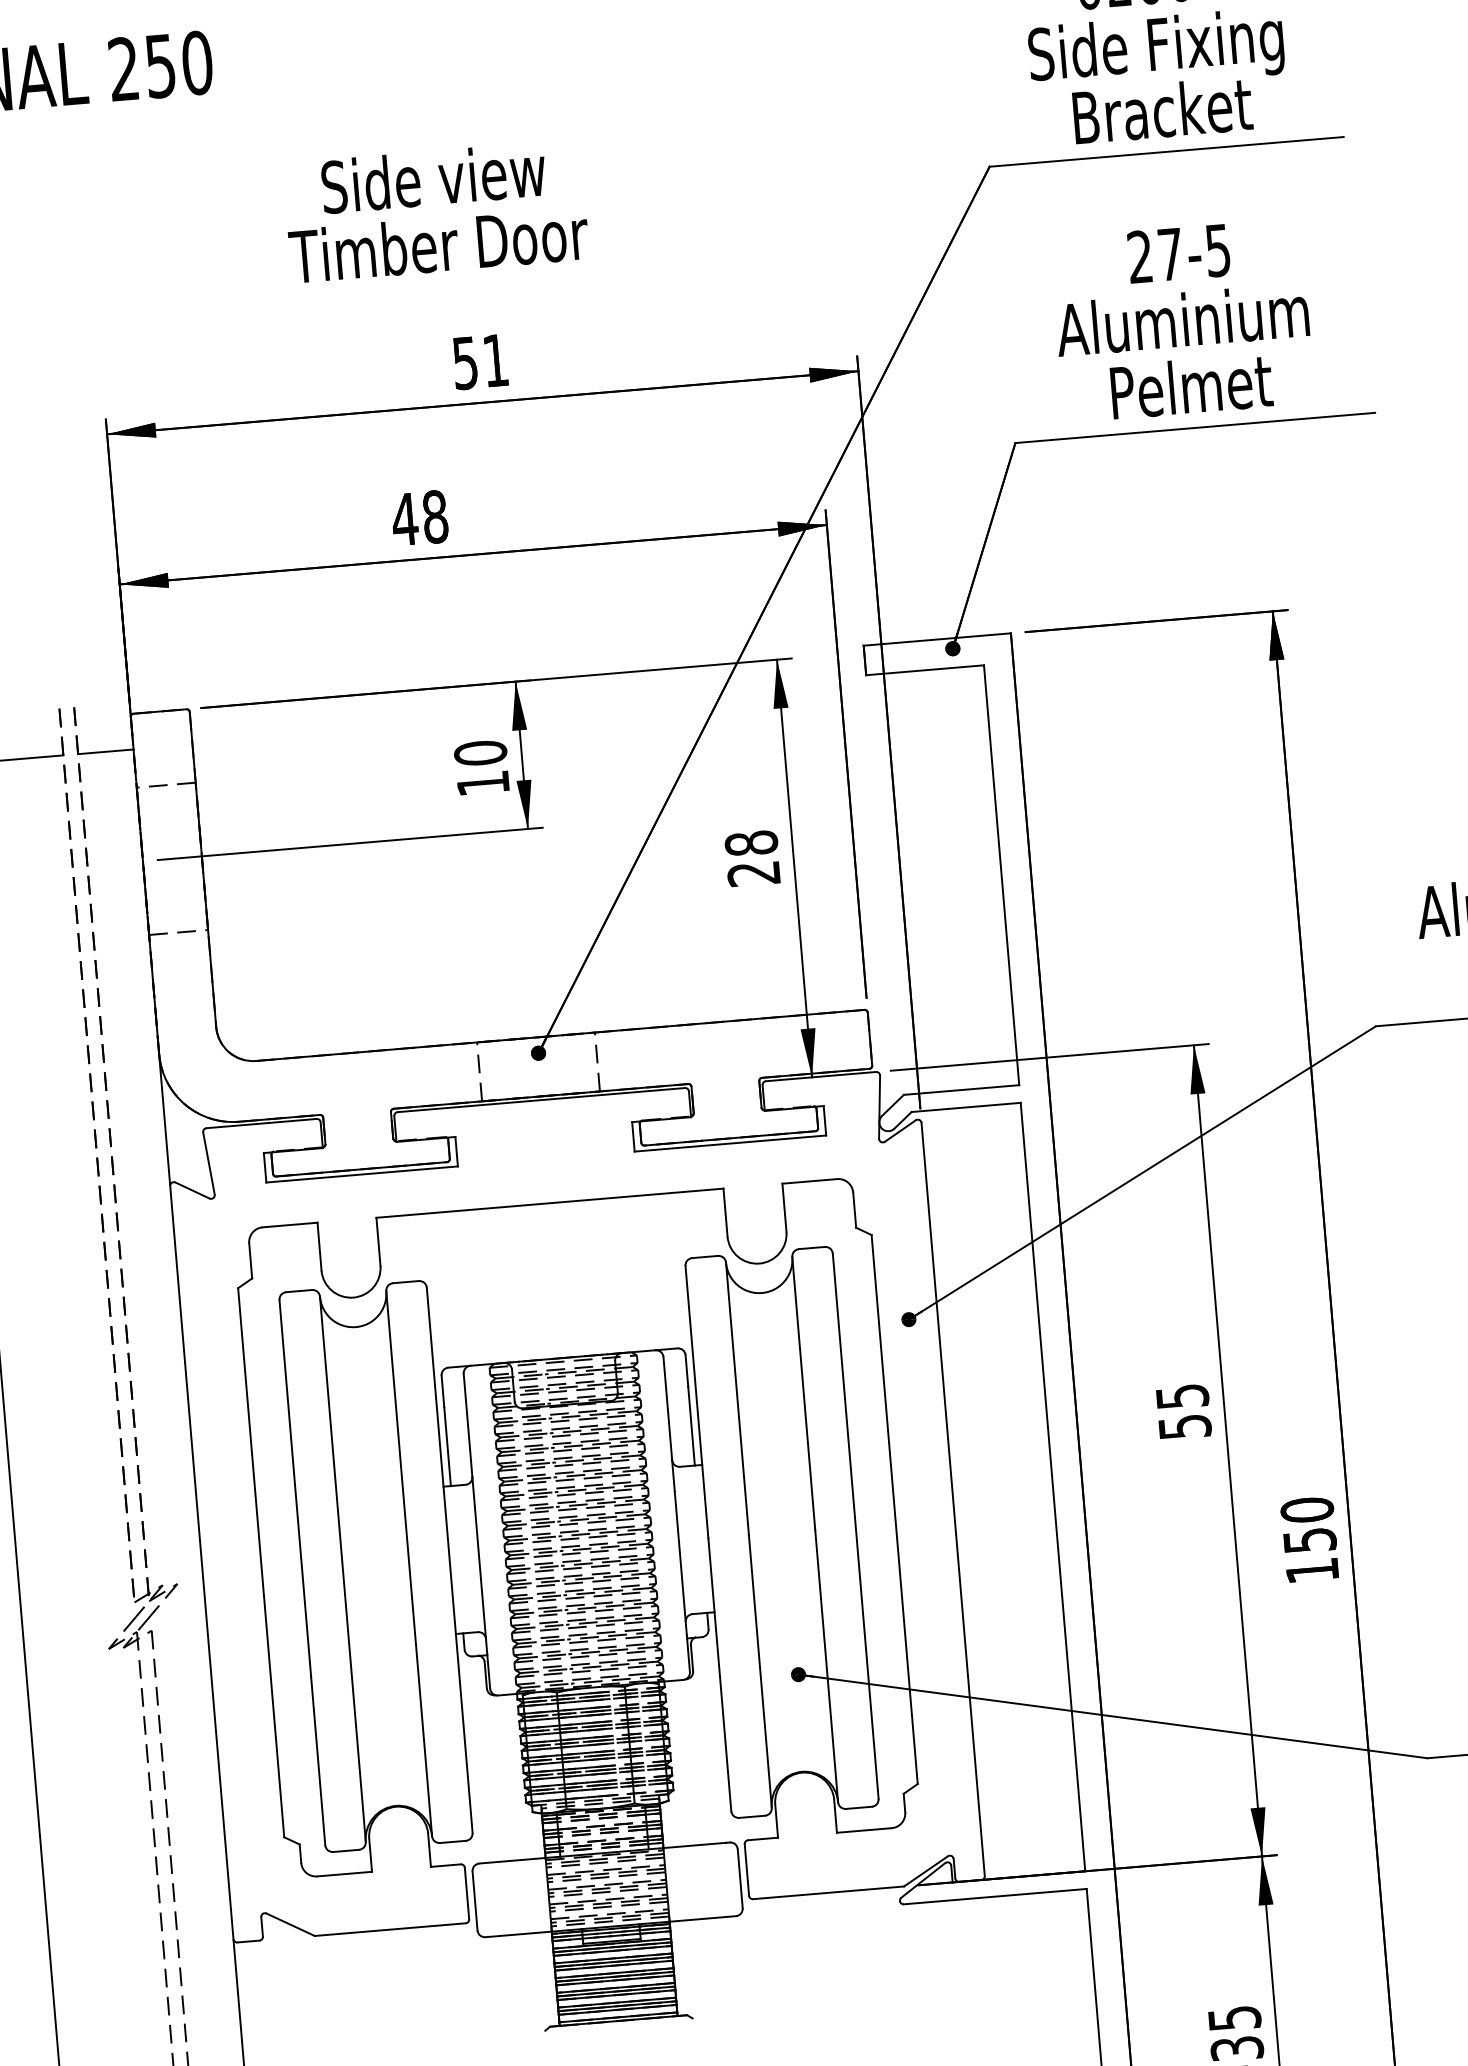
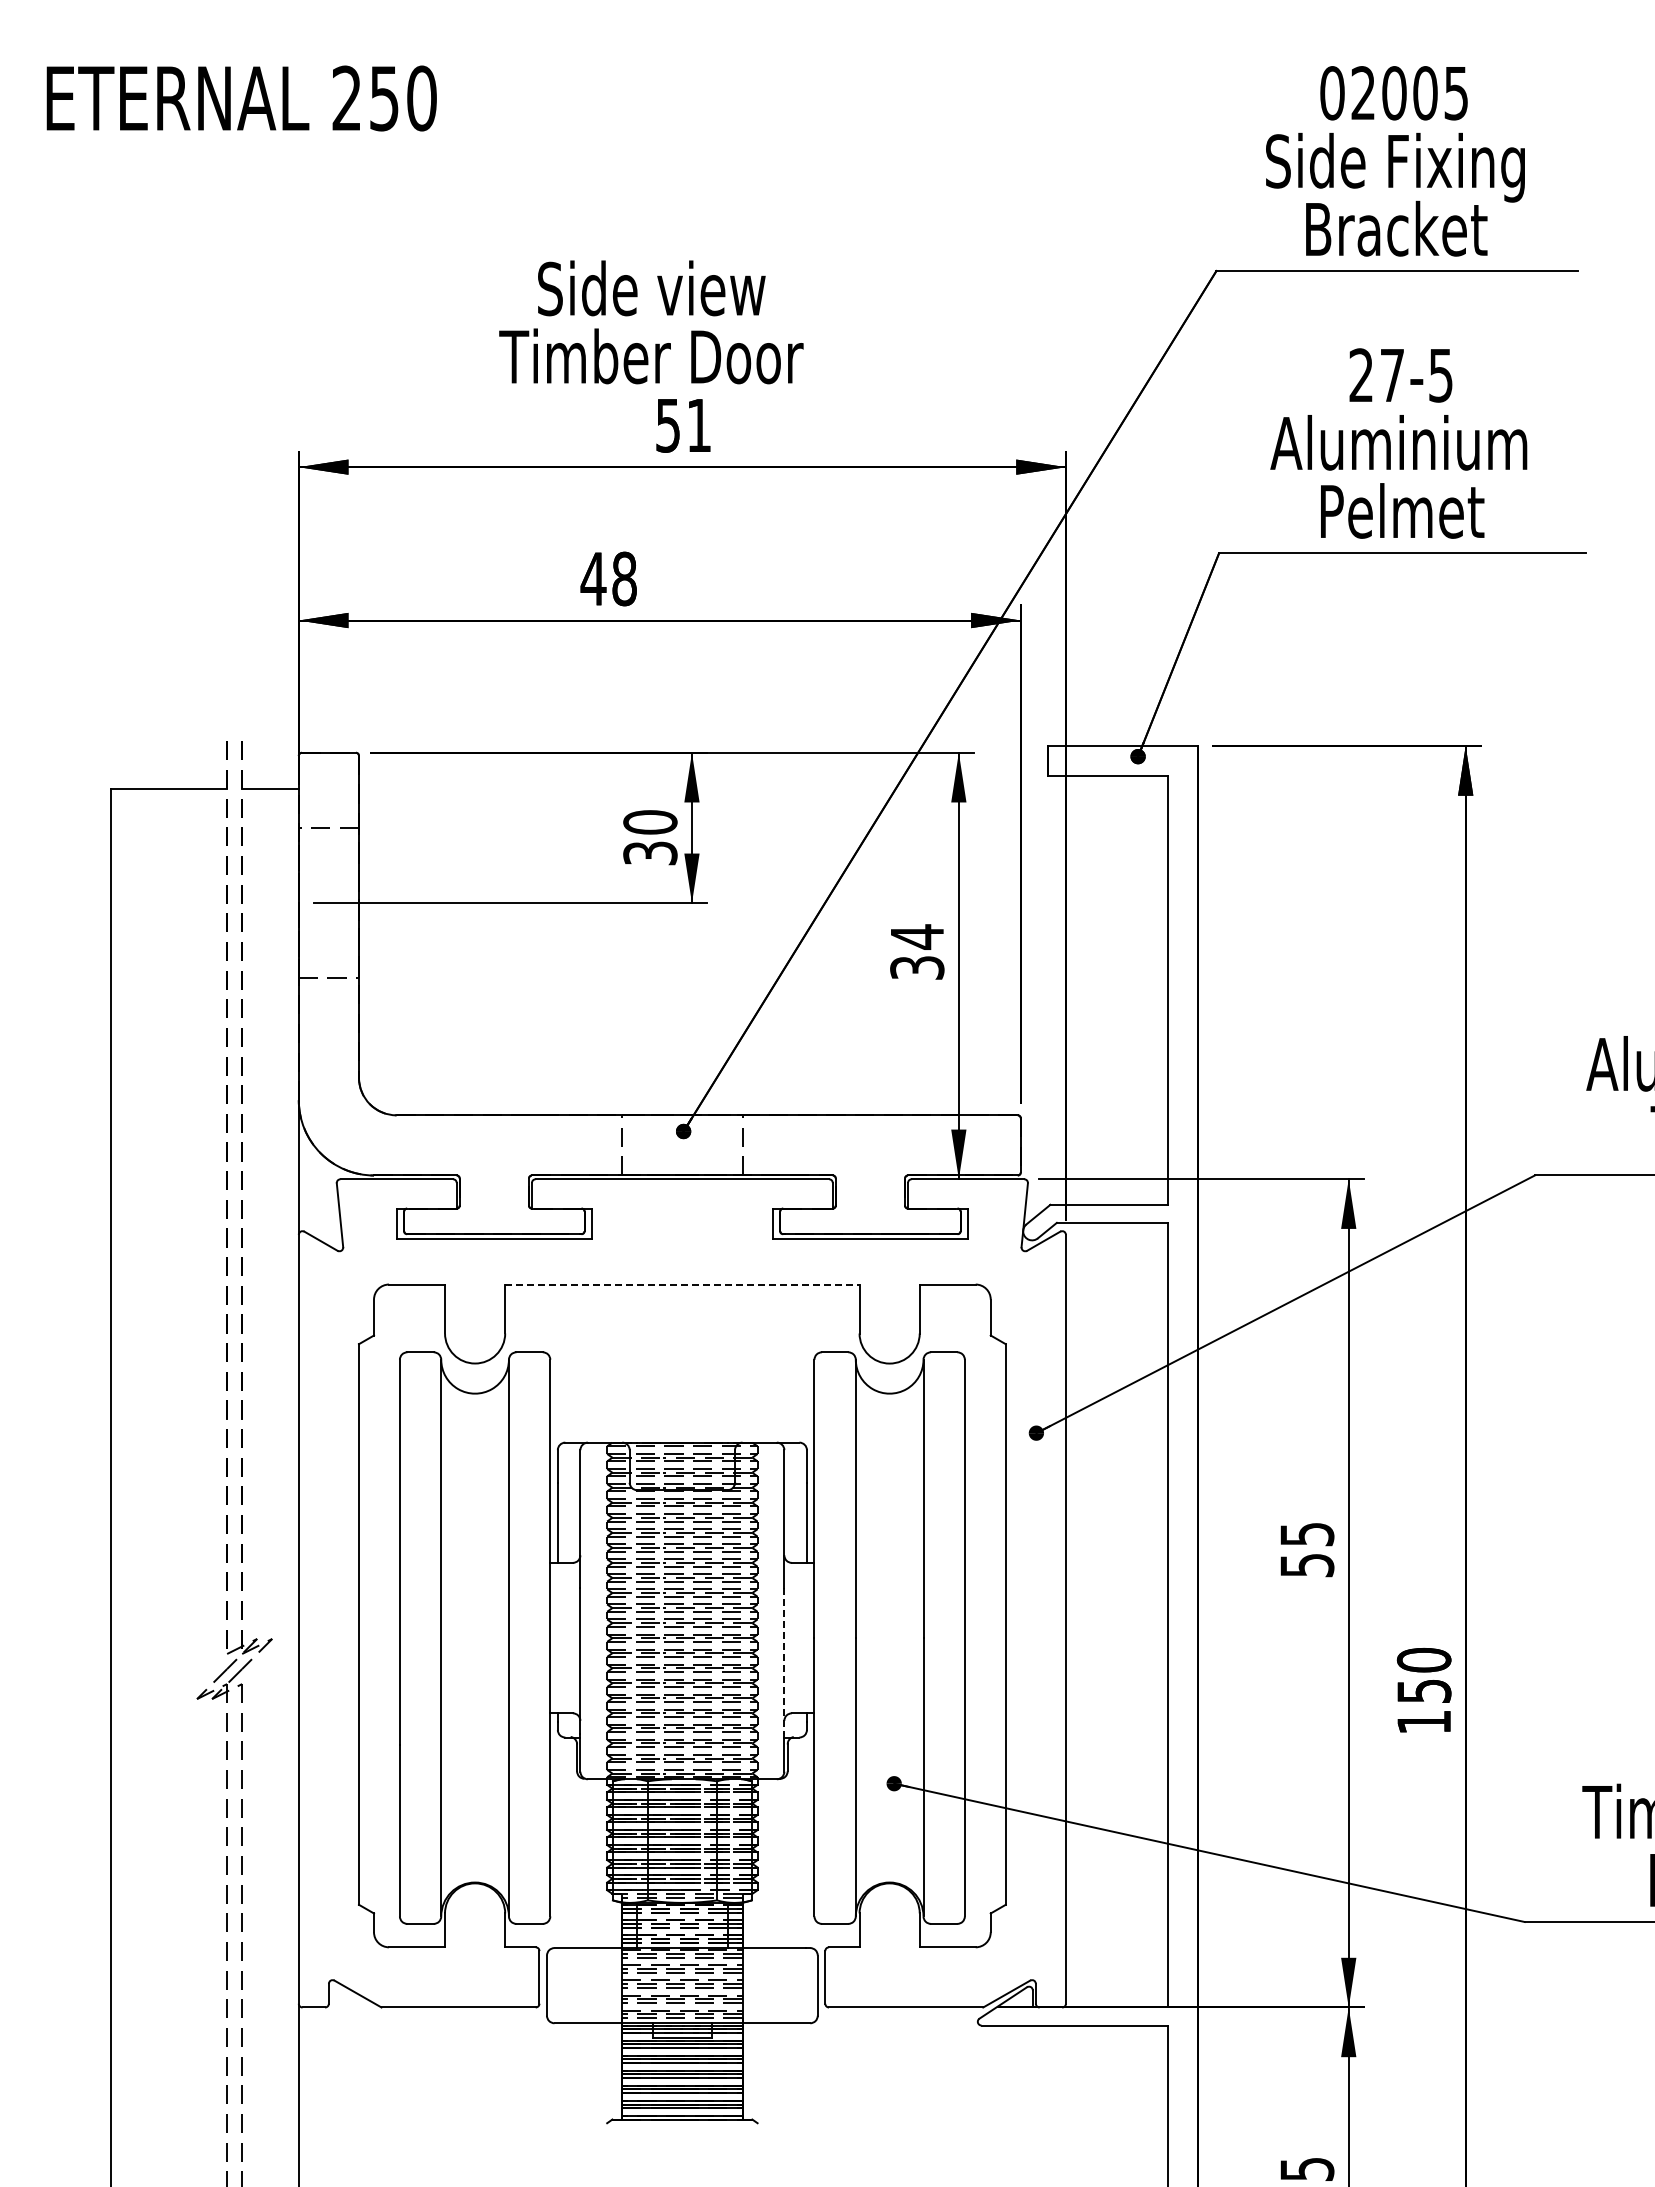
text: (436, 211) -> (651, 322), moved
text: (483, 783) -> (650, 853), 10 -> 30
text: (752, 857) -> (917, 951), 28 -> 34
line: (550, 1203) -> (682, 1284), solid -> dashed
line: (680, 1563) -> (784, 1661), solid -> dashed

